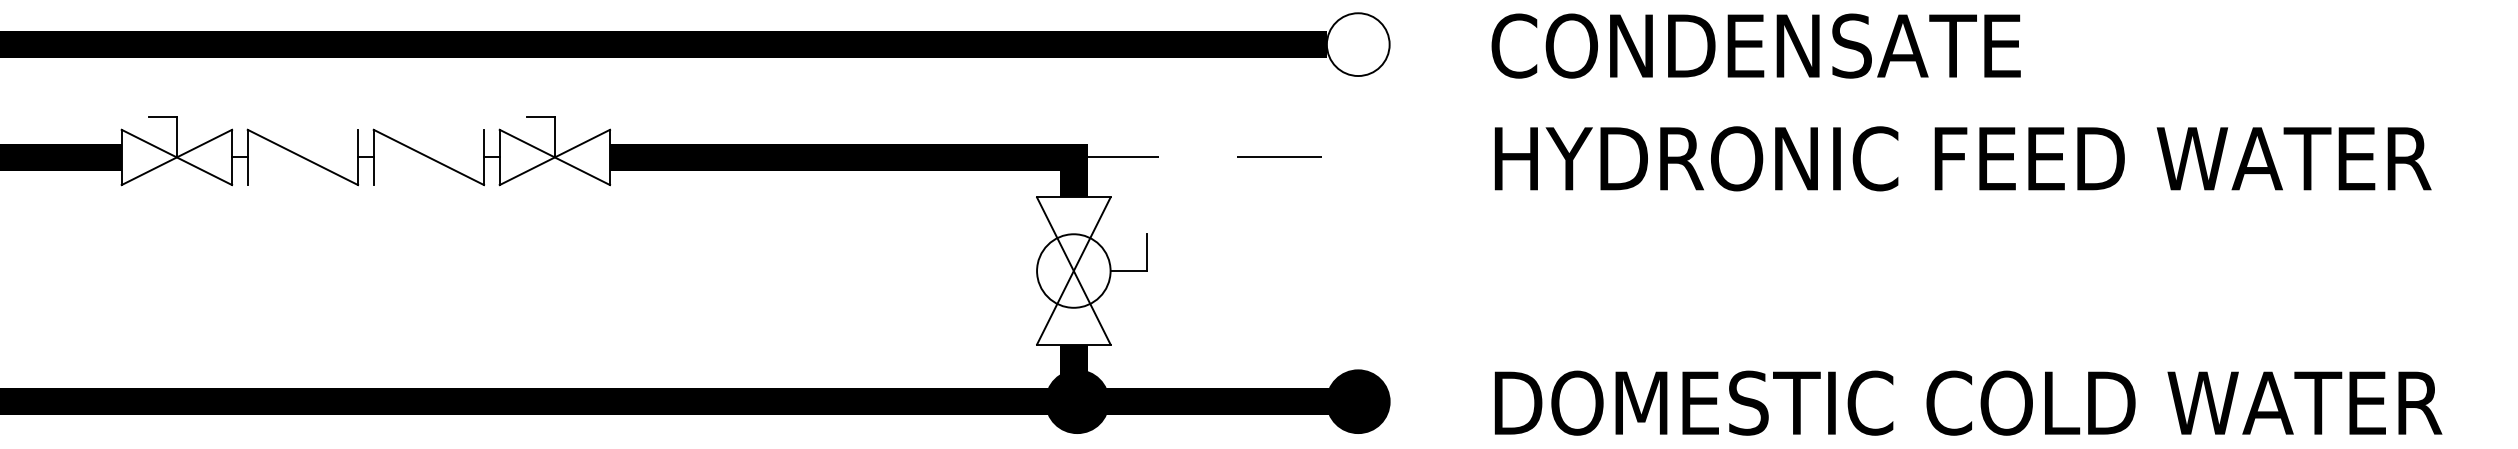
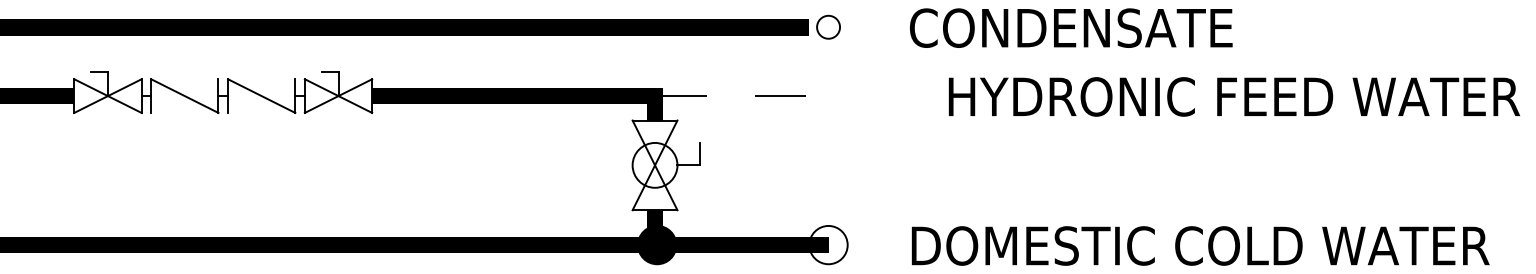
circle: (1358, 44) -> (828, 27), size x0.6
text: (1963, 158) -> (1234, 96), moved
fill: (1358, 400) -> (828, 244), removed

